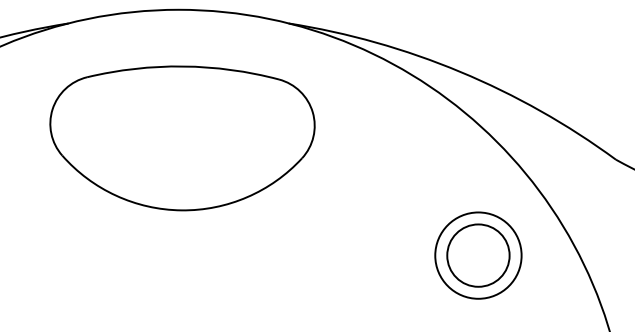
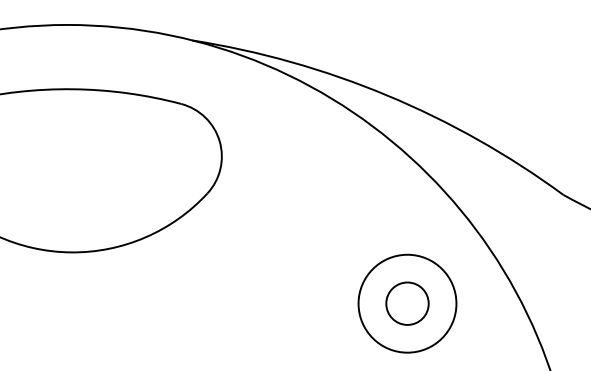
circle: (478, 255) -> (407, 303), size x0.6

